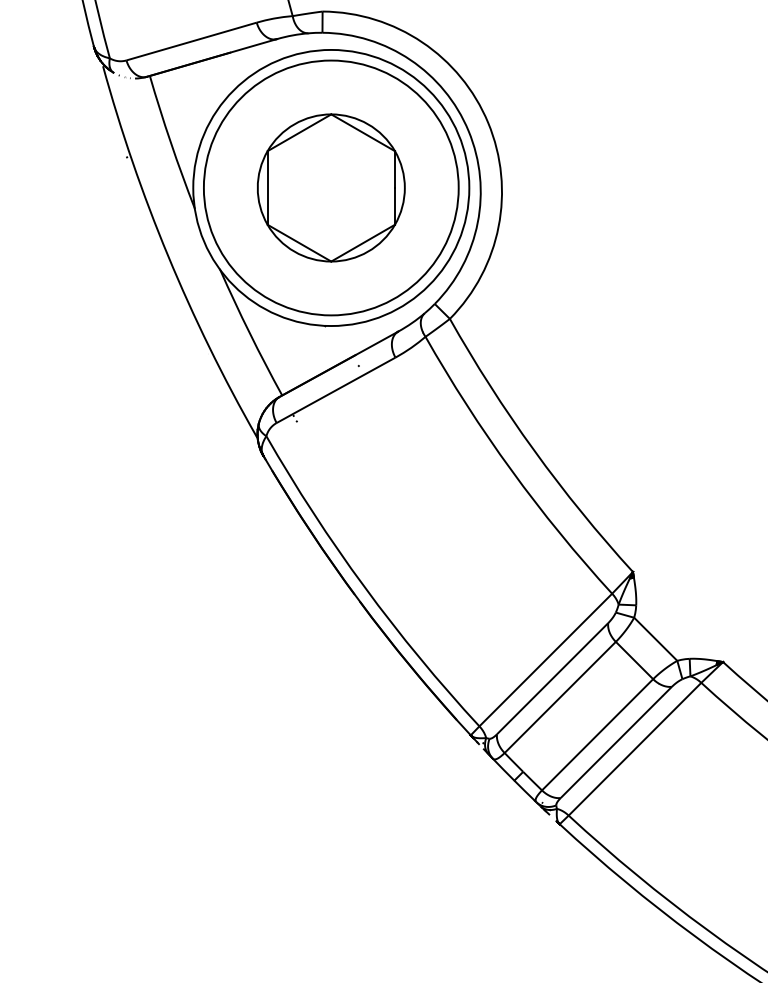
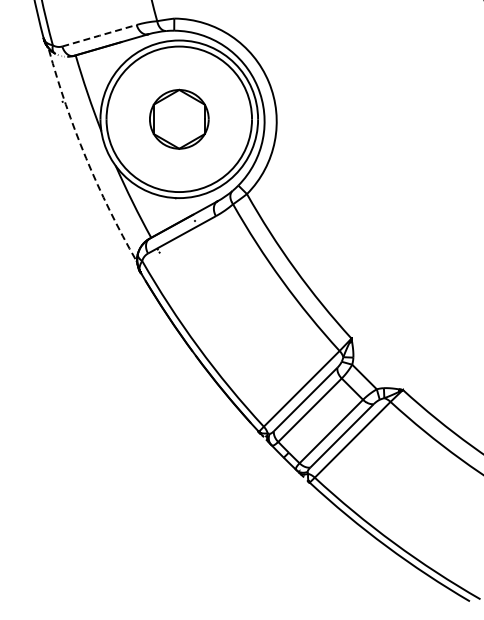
line: (191, 41) -> (99, 35), solid -> dashed
part: (331, 188) -> (179, 119), size x0.7
arc: (168, 256) -> (86, 158), solid -> dashed

